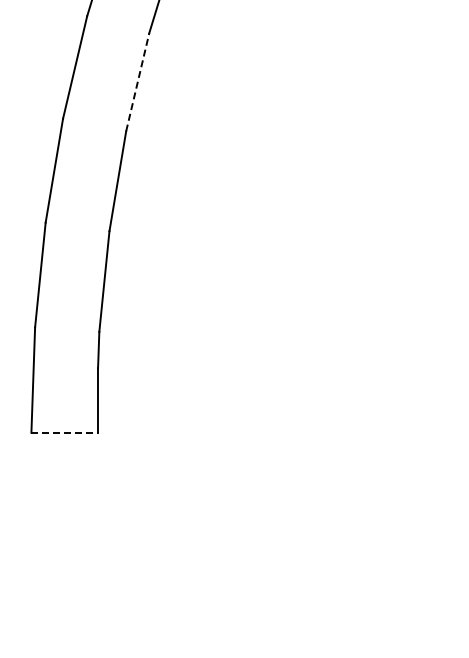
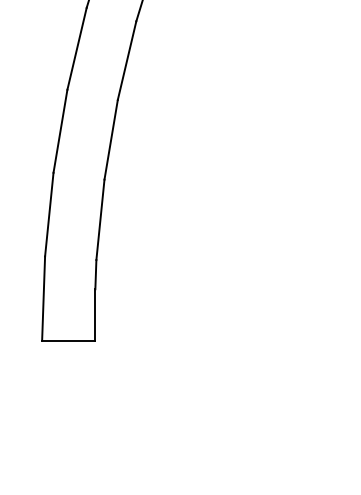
line: (137, 82) -> (126, 60), dashed -> solid
line: (65, 432) -> (69, 340), dashed -> solid

